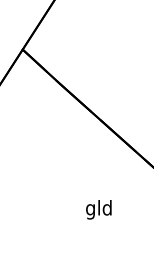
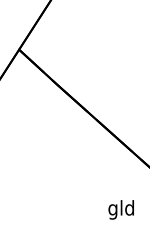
text: (98, 209) -> (120, 209), moved

